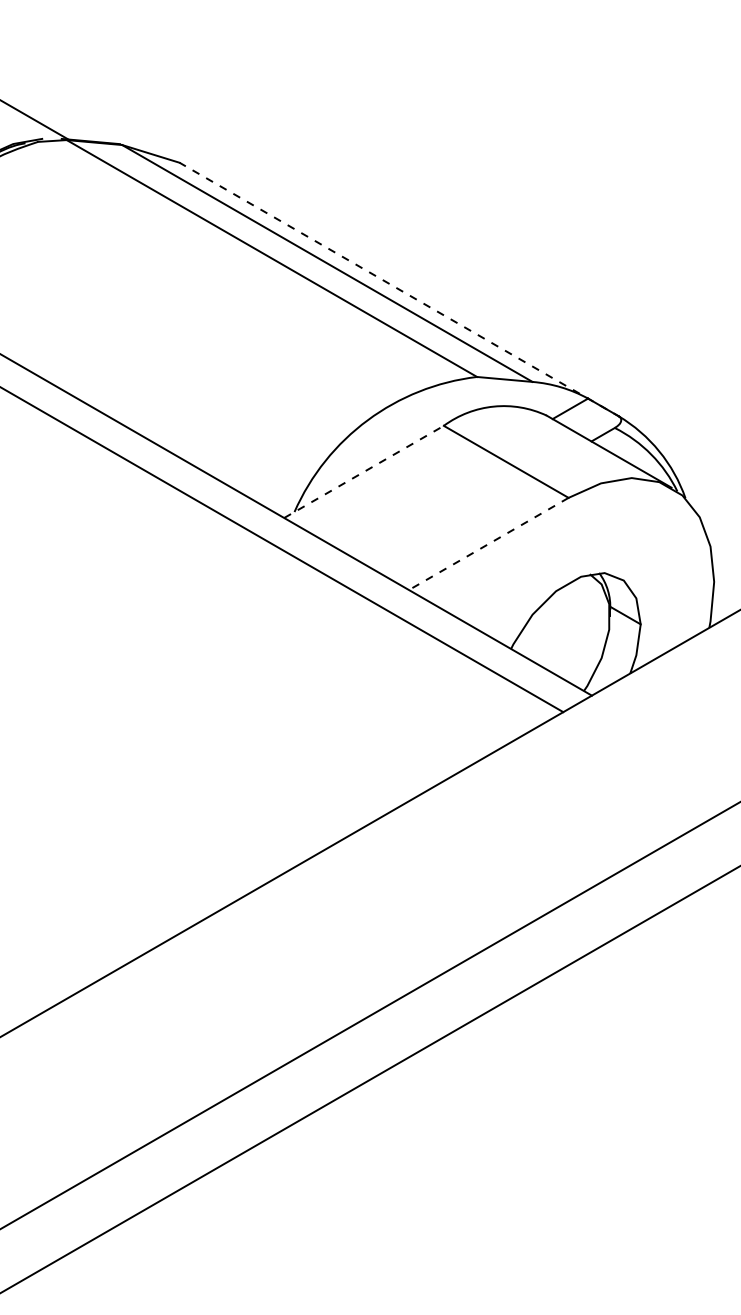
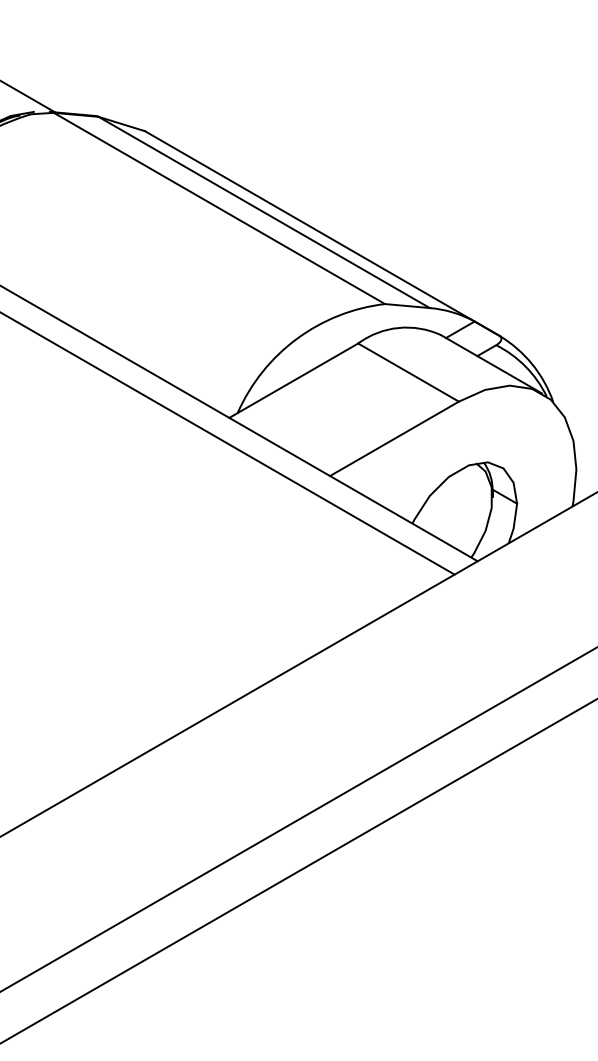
line: (400, 290) -> (323, 234), dashed -> solid
line: (364, 471) -> (294, 380), dashed -> solid
line: (488, 544) -> (394, 439), dashed -> solid

